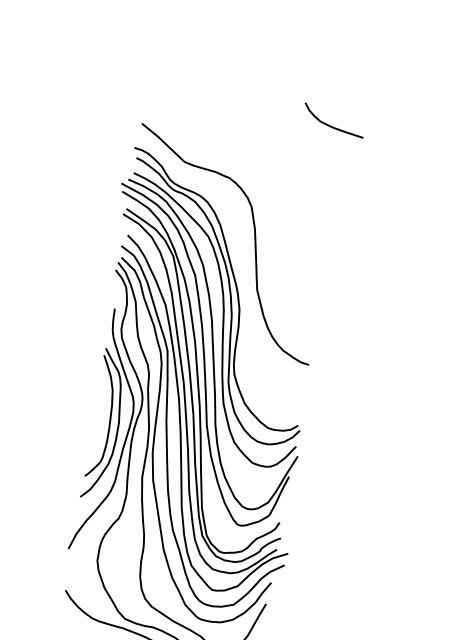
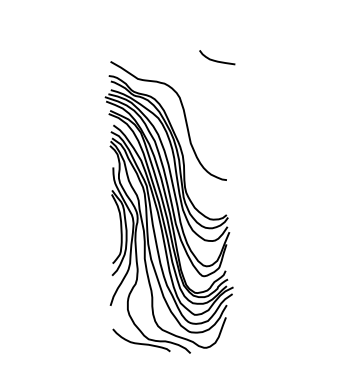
curve: (333, 125) -> (217, 60), moved

